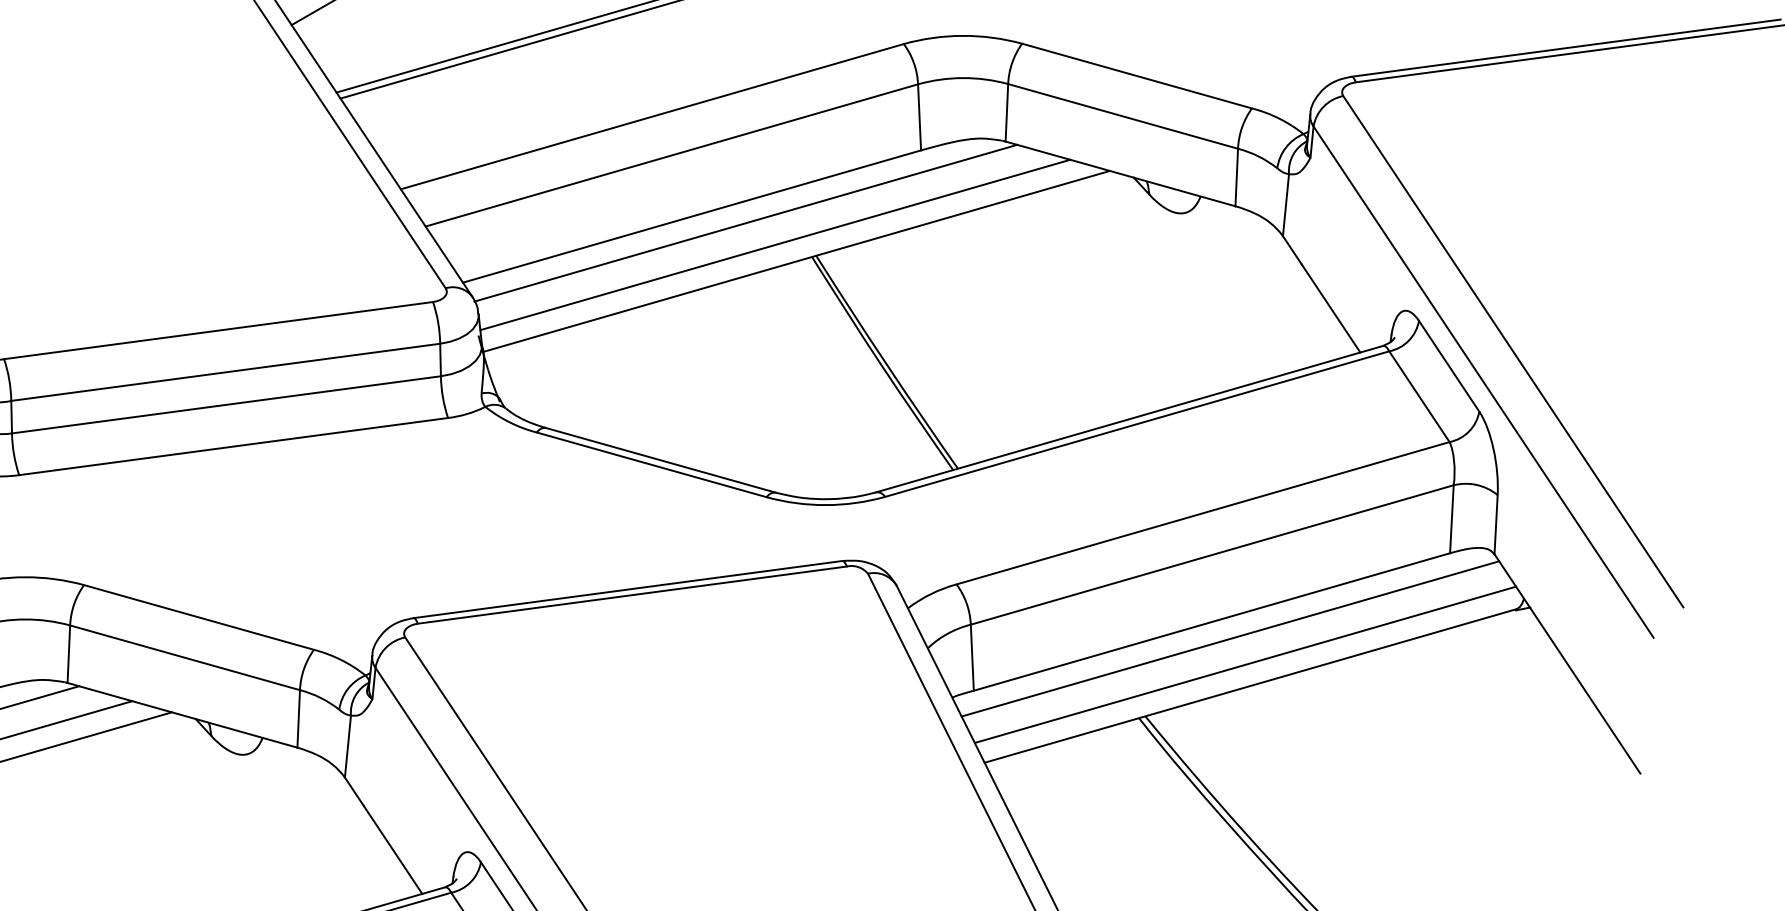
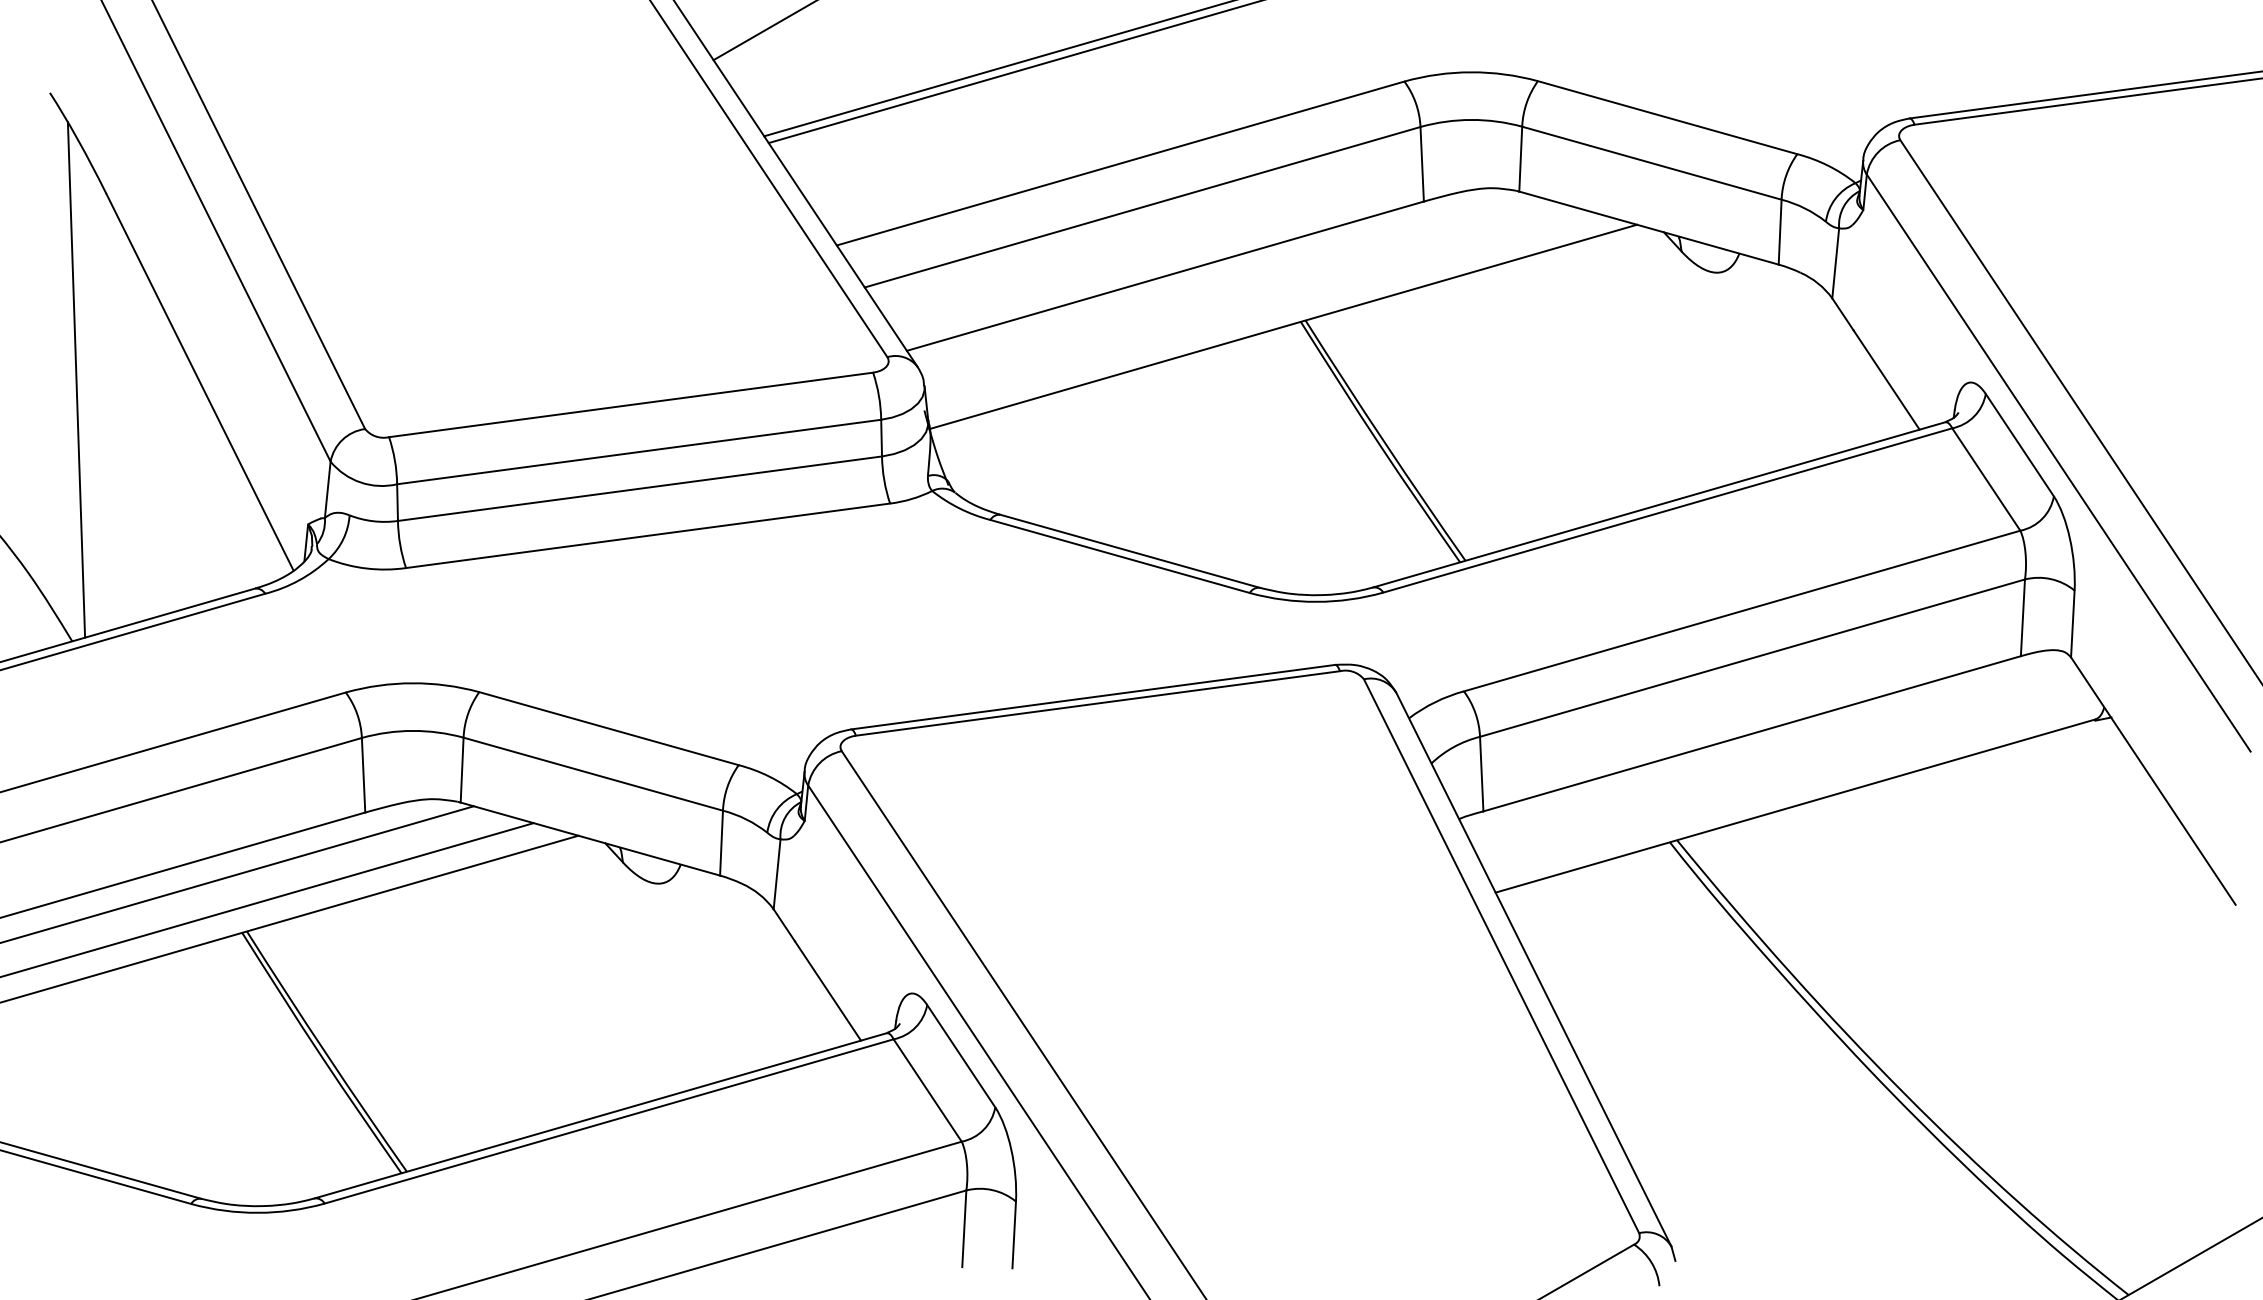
line: (745, 223) -> (1225, 283), removed
line: (775, 245) -> (1259, 308), removed
line: (1229, 638) -> (1772, 752), removed
line: (1245, 664) -> (1789, 781), removed

